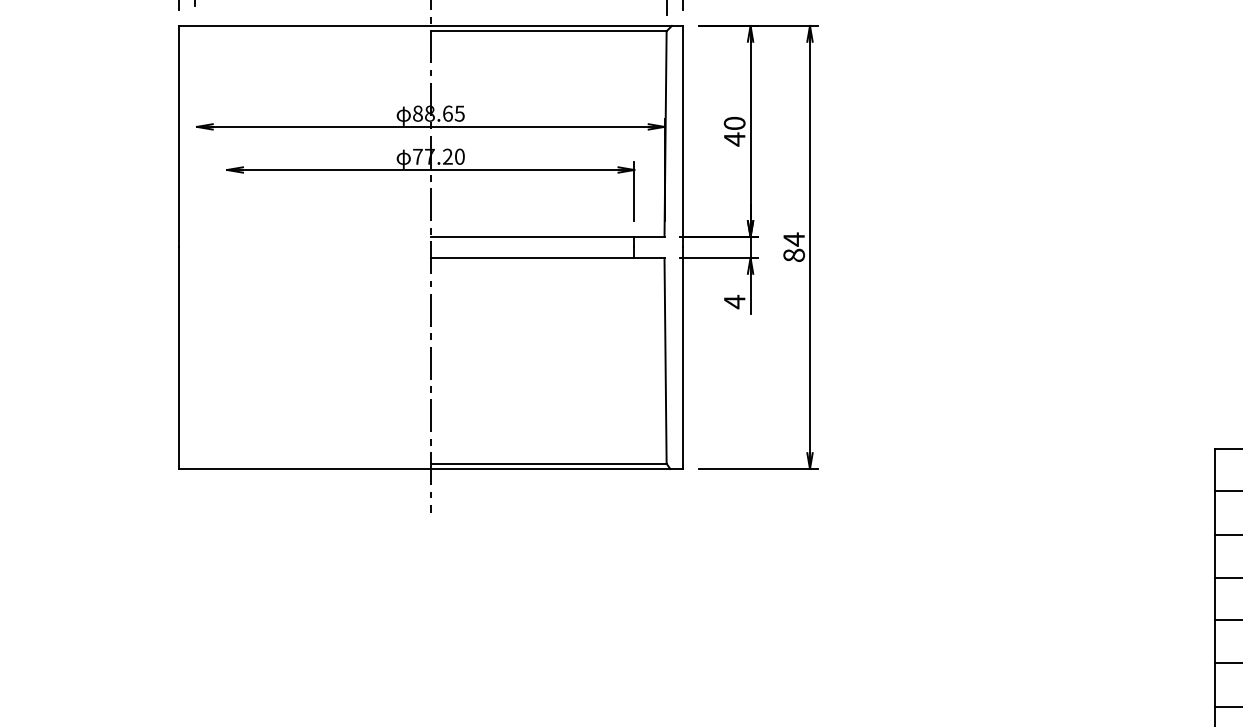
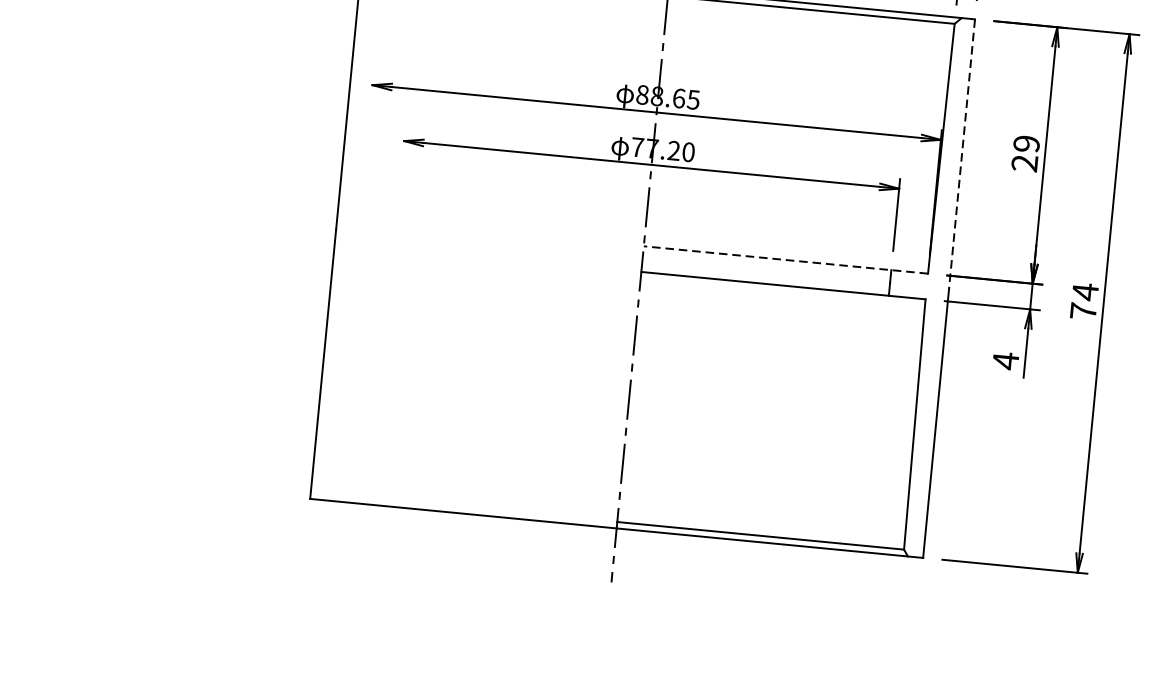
text: (734, 131) -> (1025, 153), 40 -> 29
line: (682, 136) -> (961, 153), solid -> dashed
line: (547, 236) -> (785, 259), solid -> dashed
text: (793, 254) -> (1082, 310), 84 -> 74

